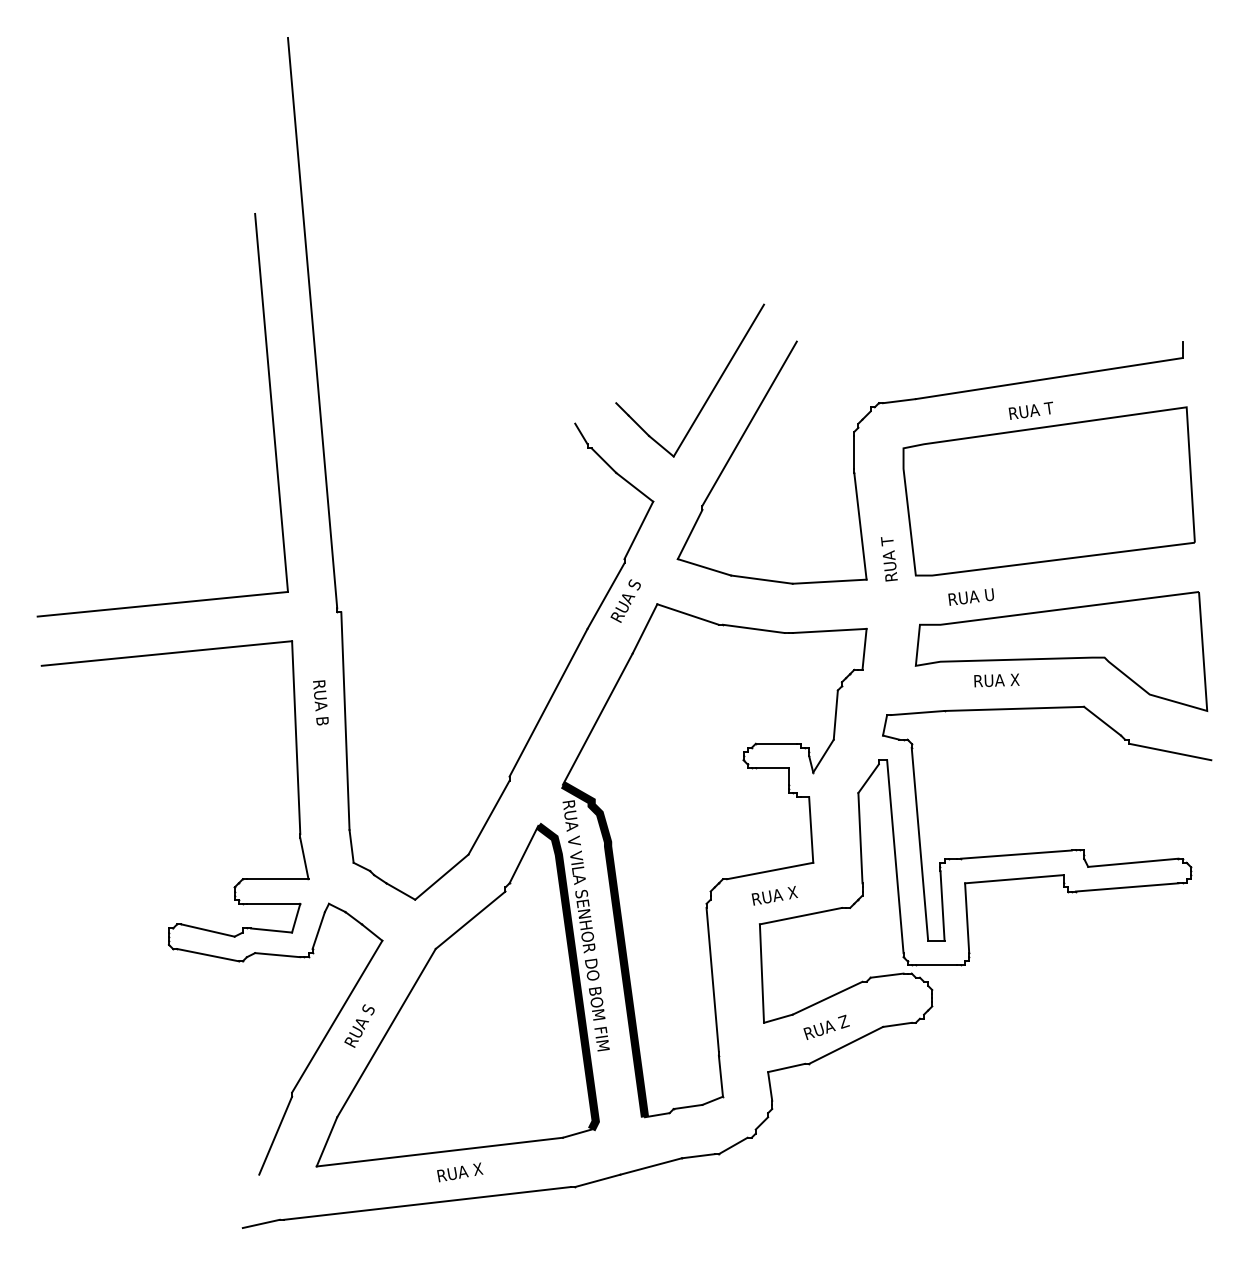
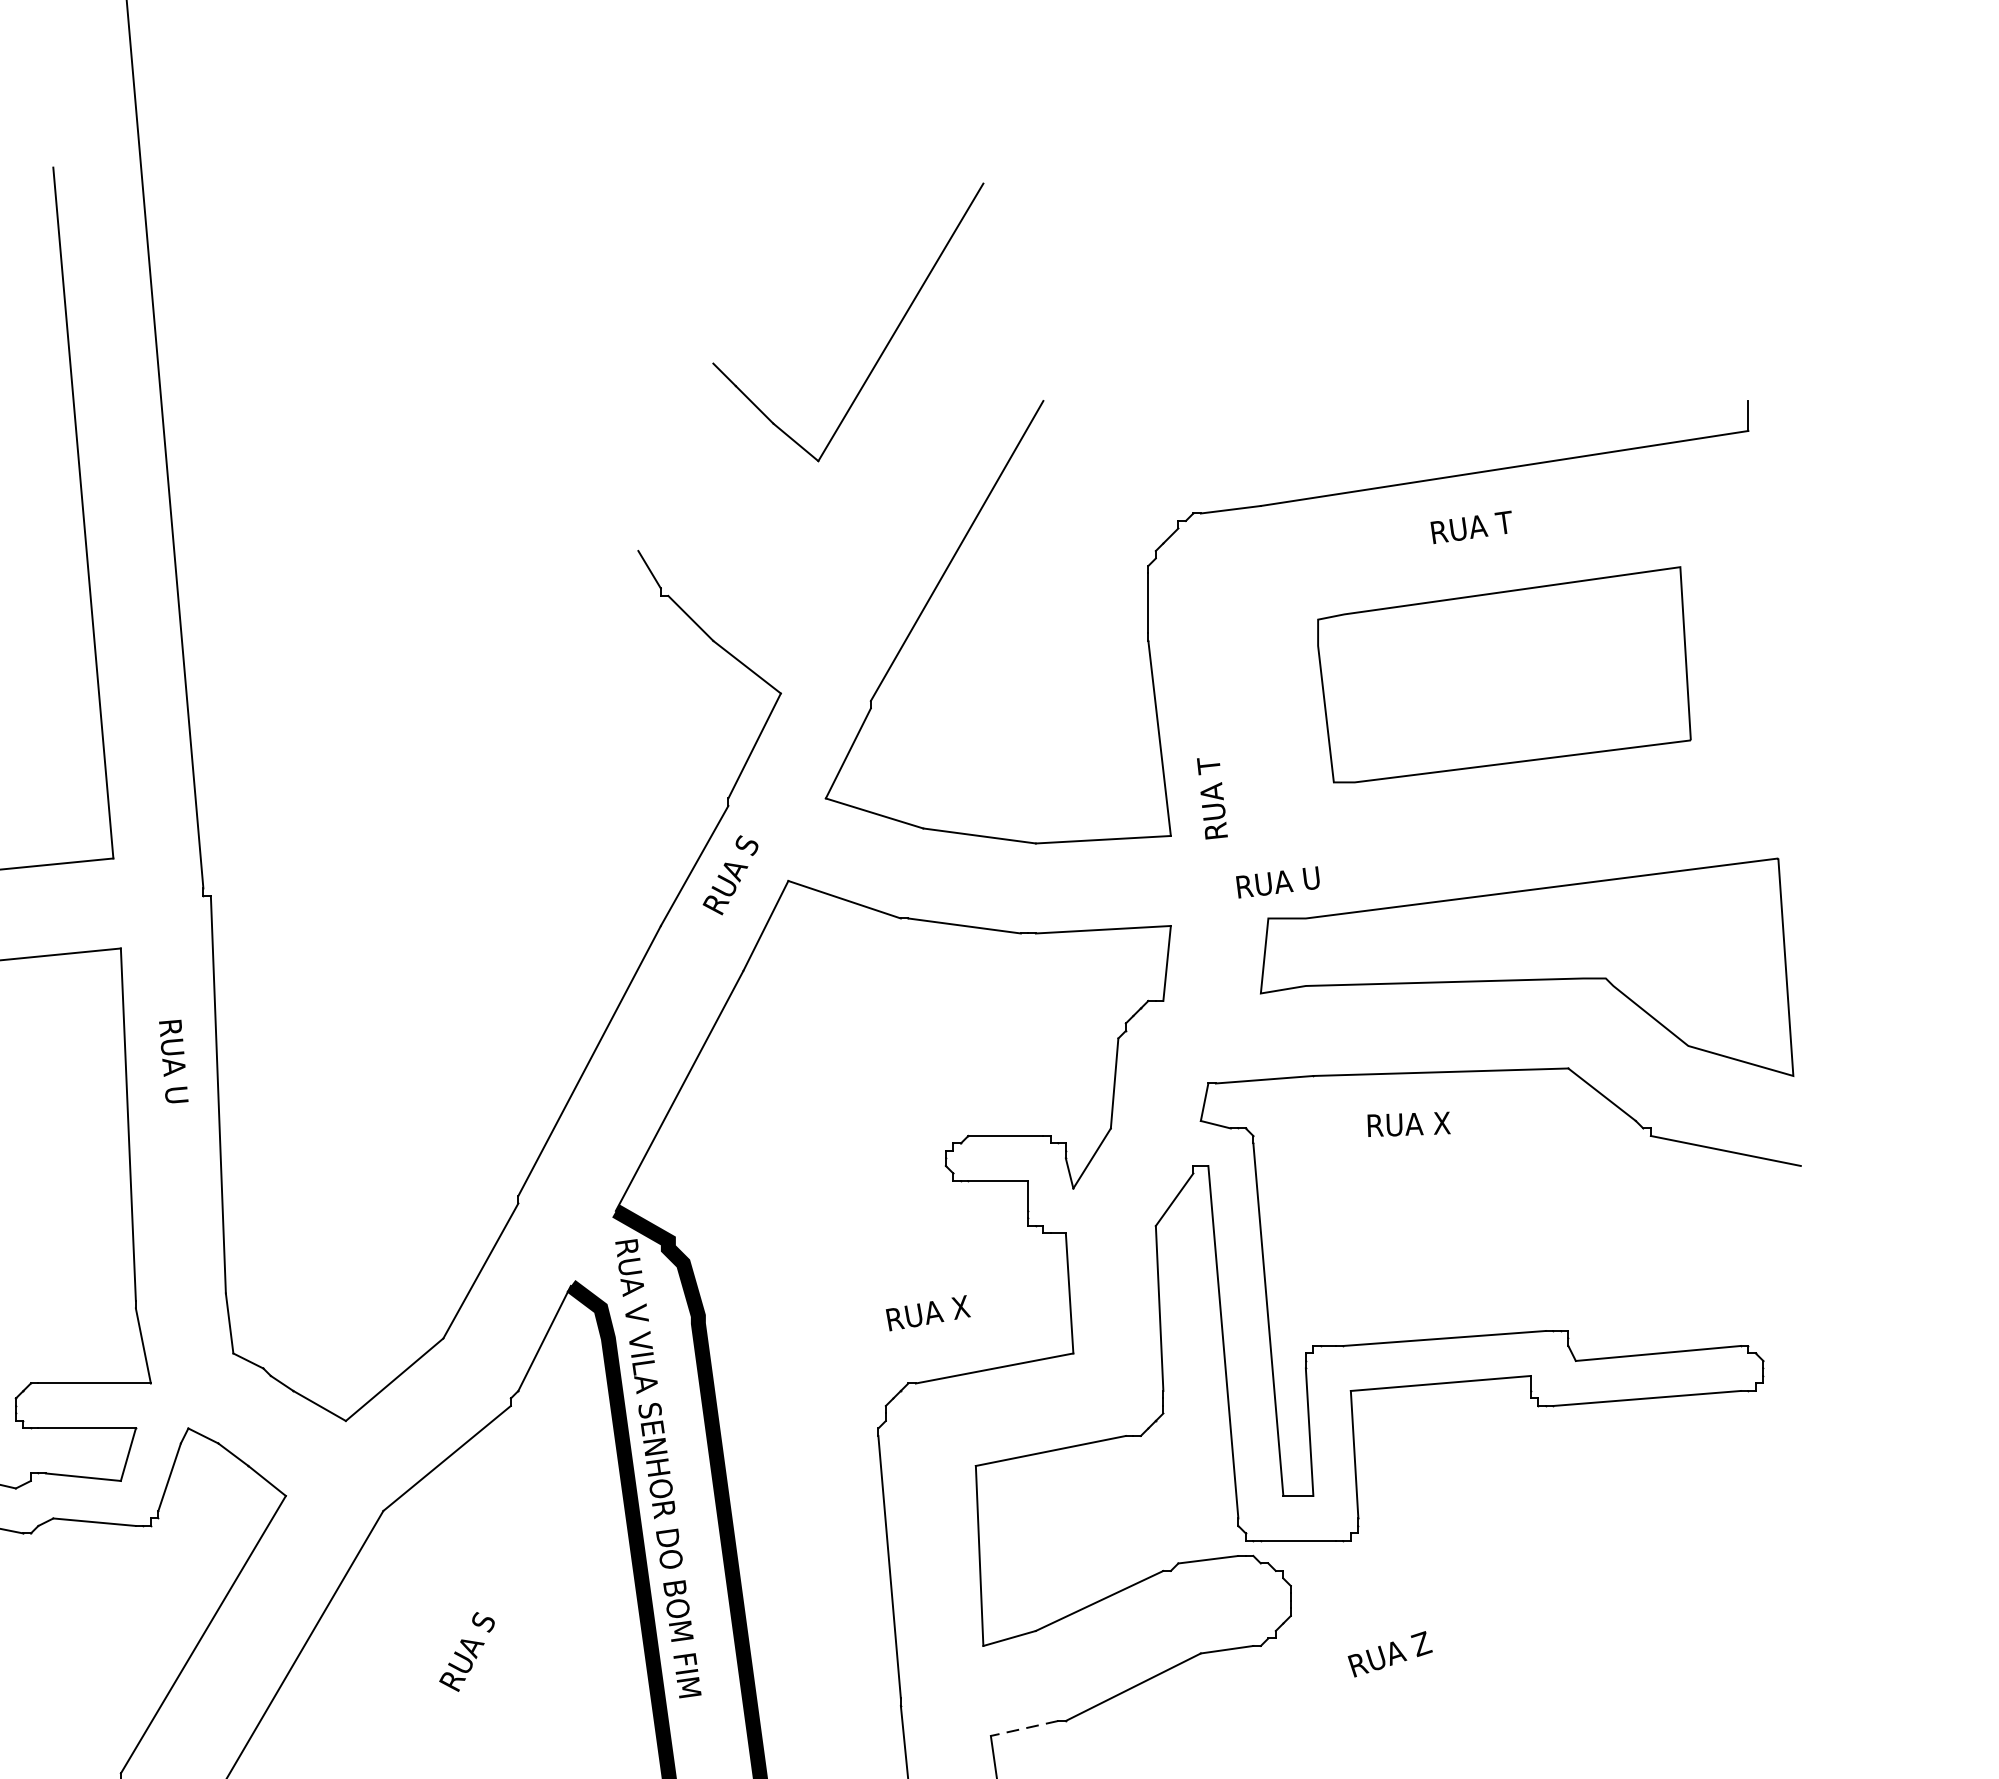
part: (711, 390) -> (887, 340), moved
part: (1048, 491) -> (1503, 674), size x0.7
text: (970, 596) -> (1276, 881), moved
text: (996, 680) -> (1408, 1124), moved
text: (322, 720) -> (176, 1093), RUA B -> RUA U
text: (774, 895) -> (927, 1312), moved
text: (359, 1025) -> (467, 1650), moved
text: (826, 1026) -> (1389, 1652), moved
line: (786, 1067) -> (1024, 1727), solid -> dashed

